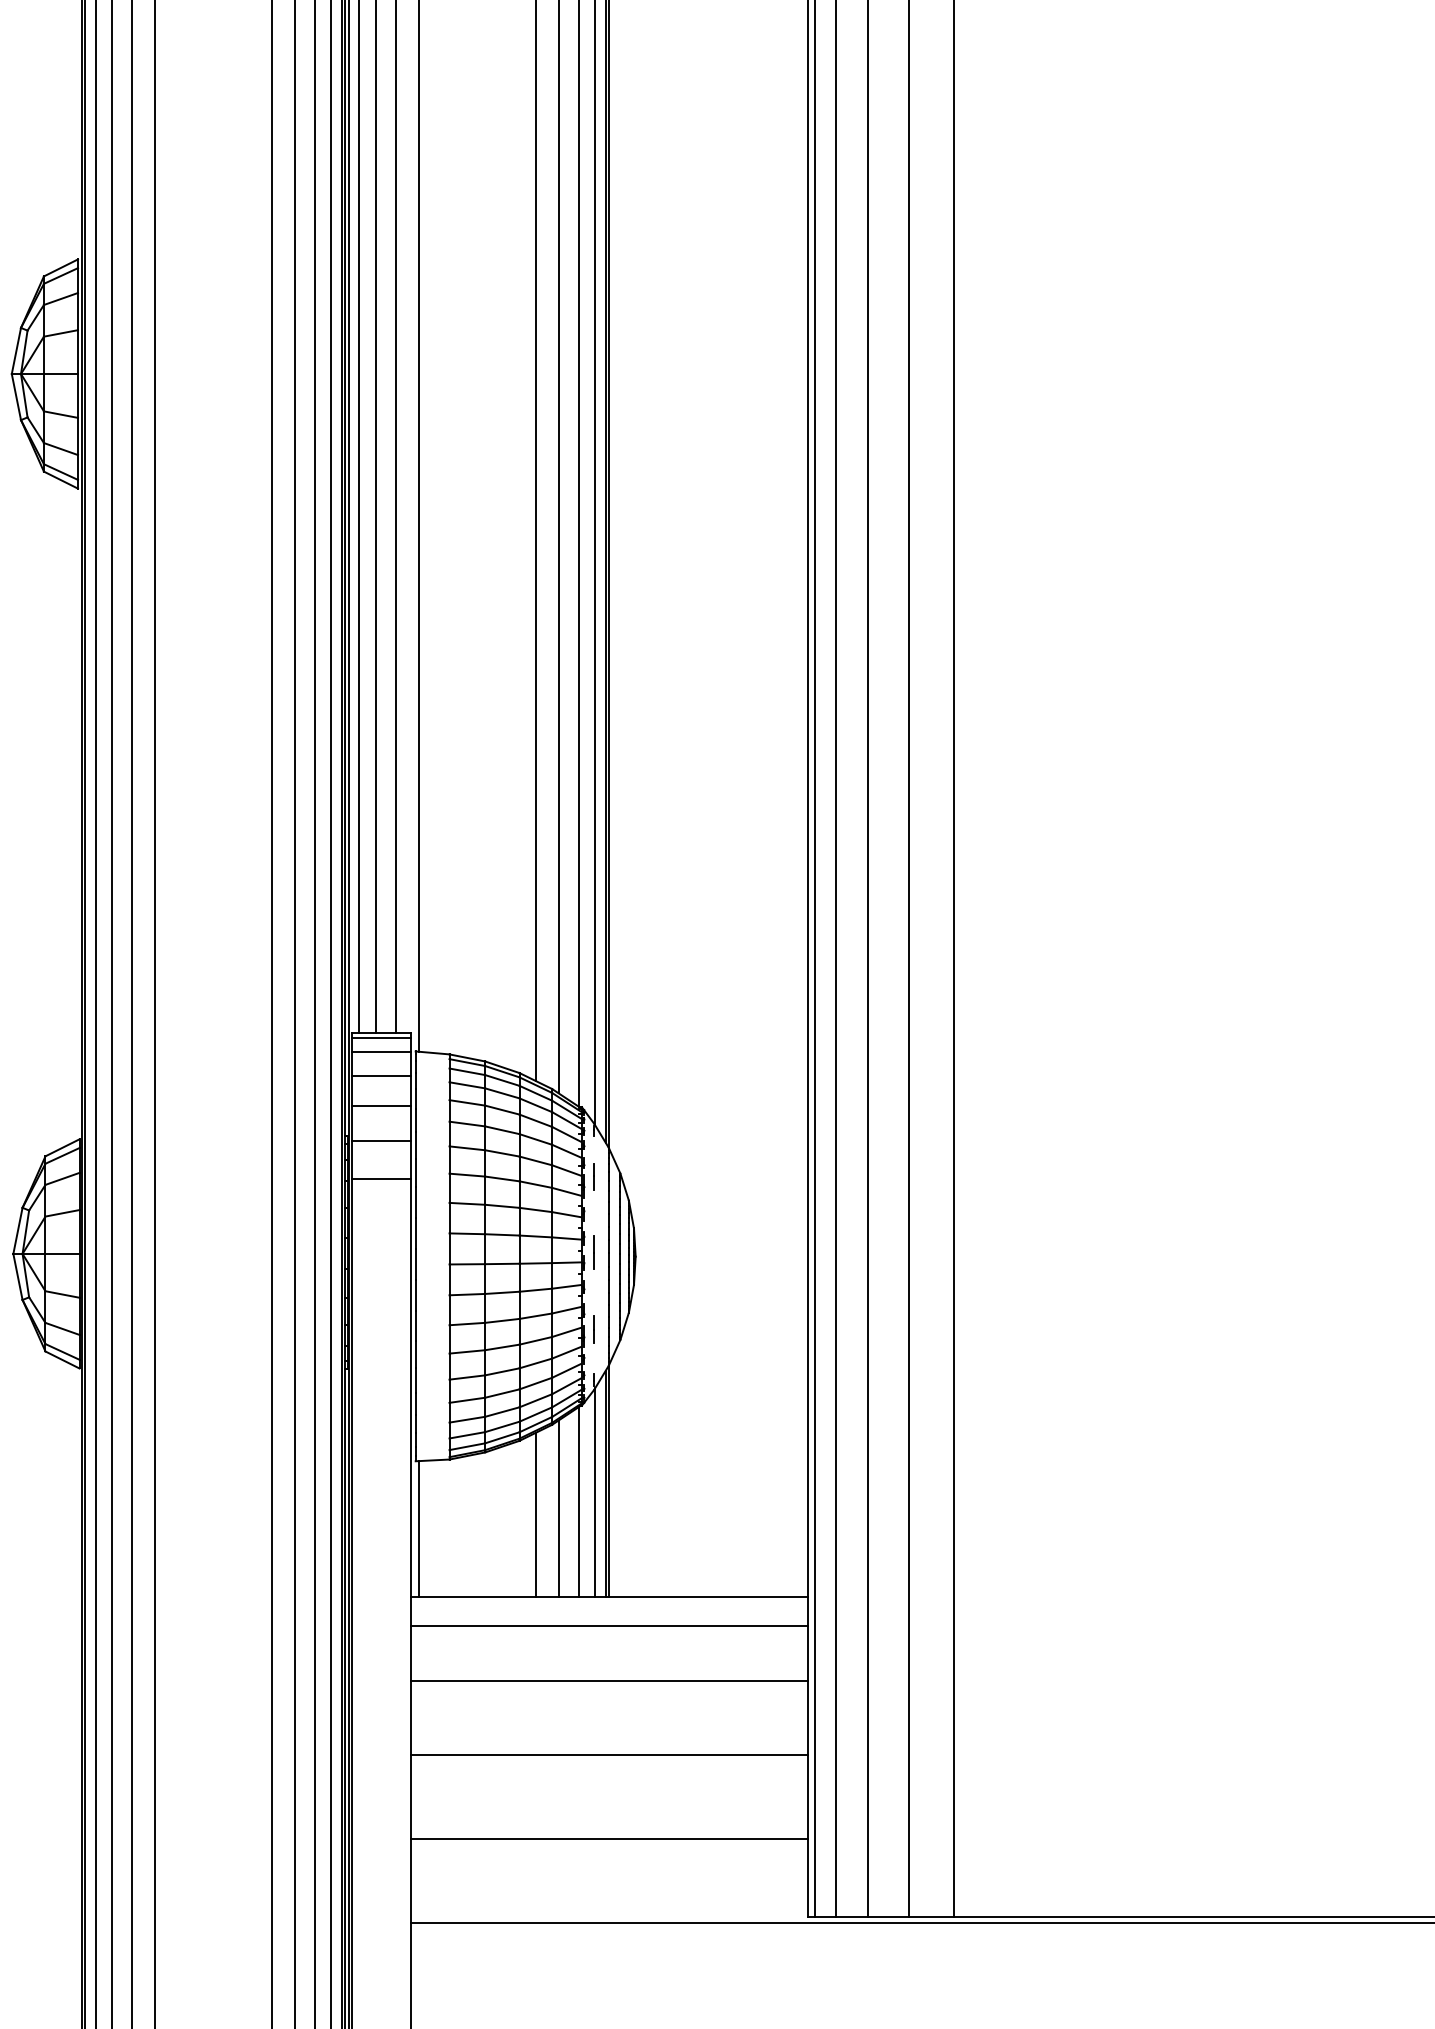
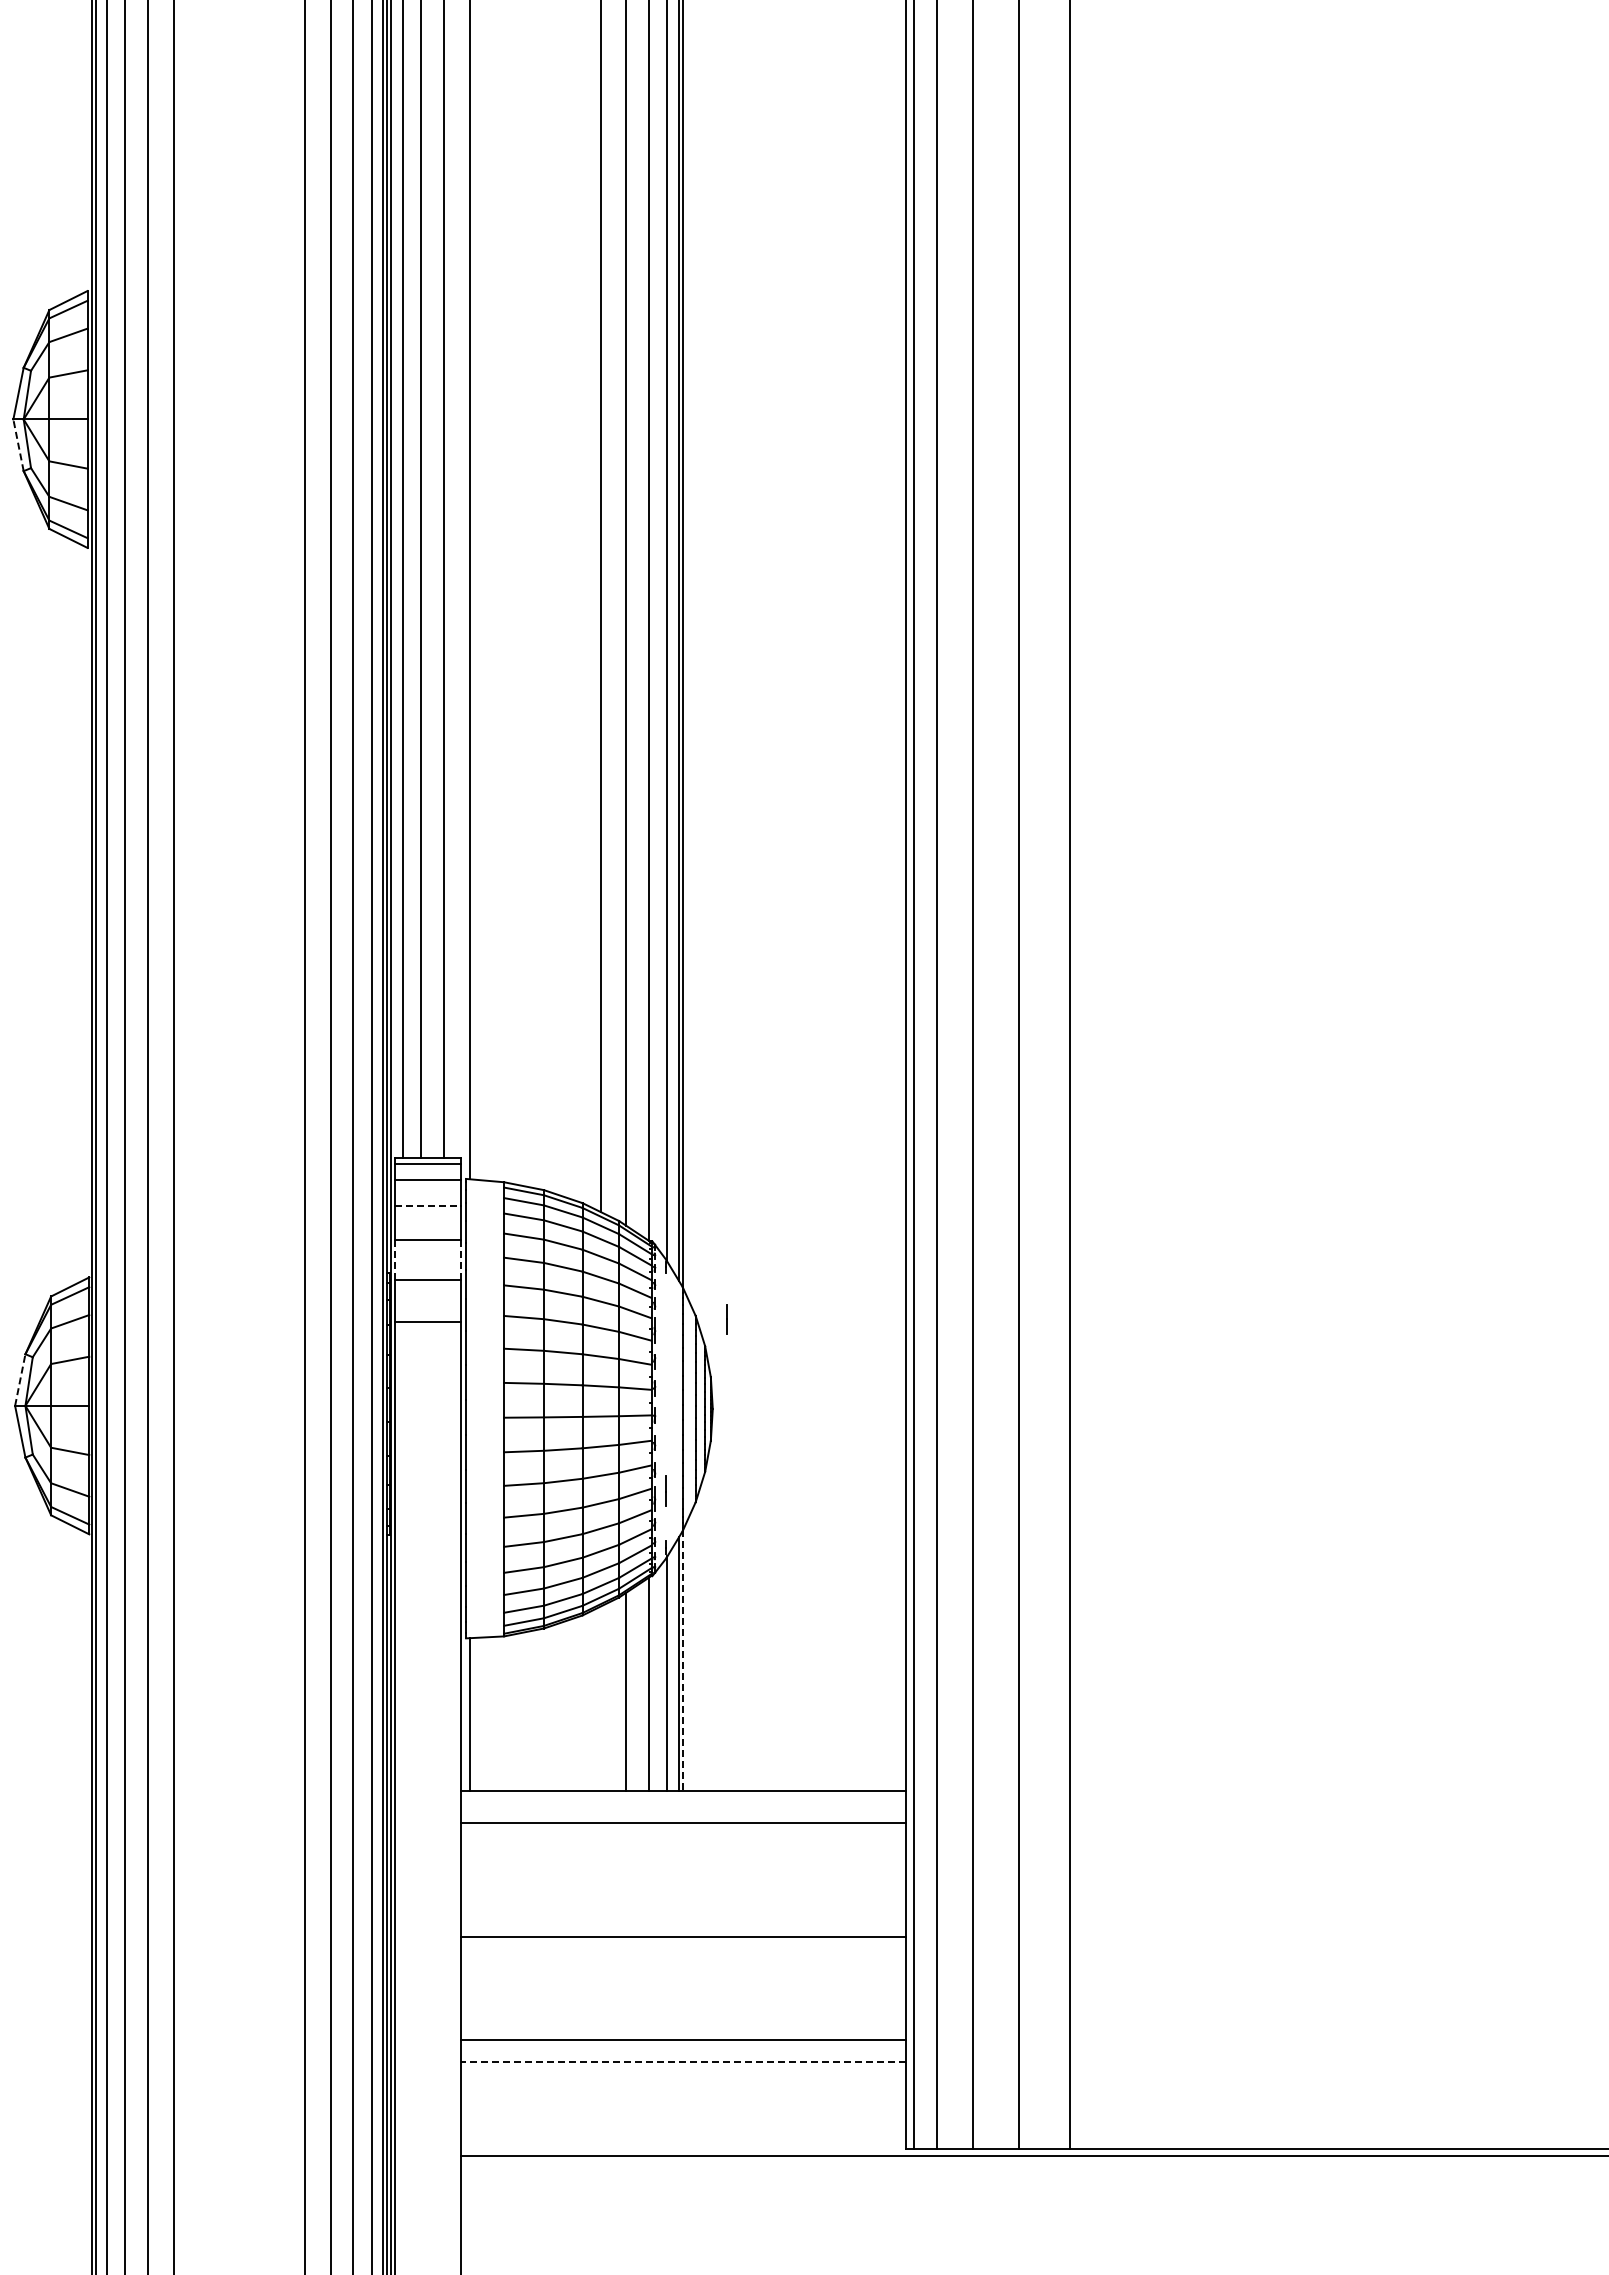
line: (16, 396) -> (18, 444), solid -> dashed
line: (381, 1076) -> (427, 1206), solid -> dashed
line: (352, 1124) -> (395, 1260), solid -> dashed
line: (410, 1124) -> (460, 1260), solid -> dashed
line: (593, 1176) -> (726, 1319), moved
line: (18, 1230) -> (20, 1379), solid -> dashed
line: (593, 1252) -> (665, 1404), removed
line: (609, 1481) -> (683, 1660), solid -> dashed
line: (535, 1514) -> (600, 1698), removed
line: (608, 1680) -> (682, 1936), moved
line: (608, 1754) -> (682, 2039), moved
line: (608, 1838) -> (682, 2061), solid -> dashed

